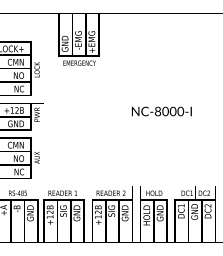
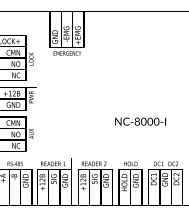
text: (161, 111) -> (140, 121), moved

